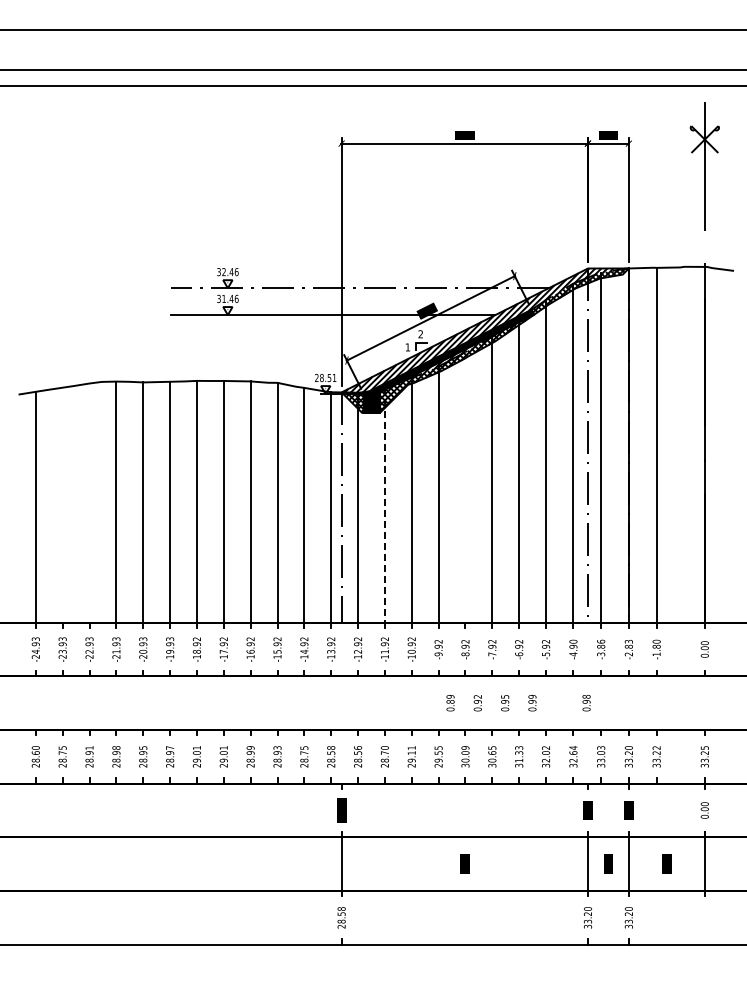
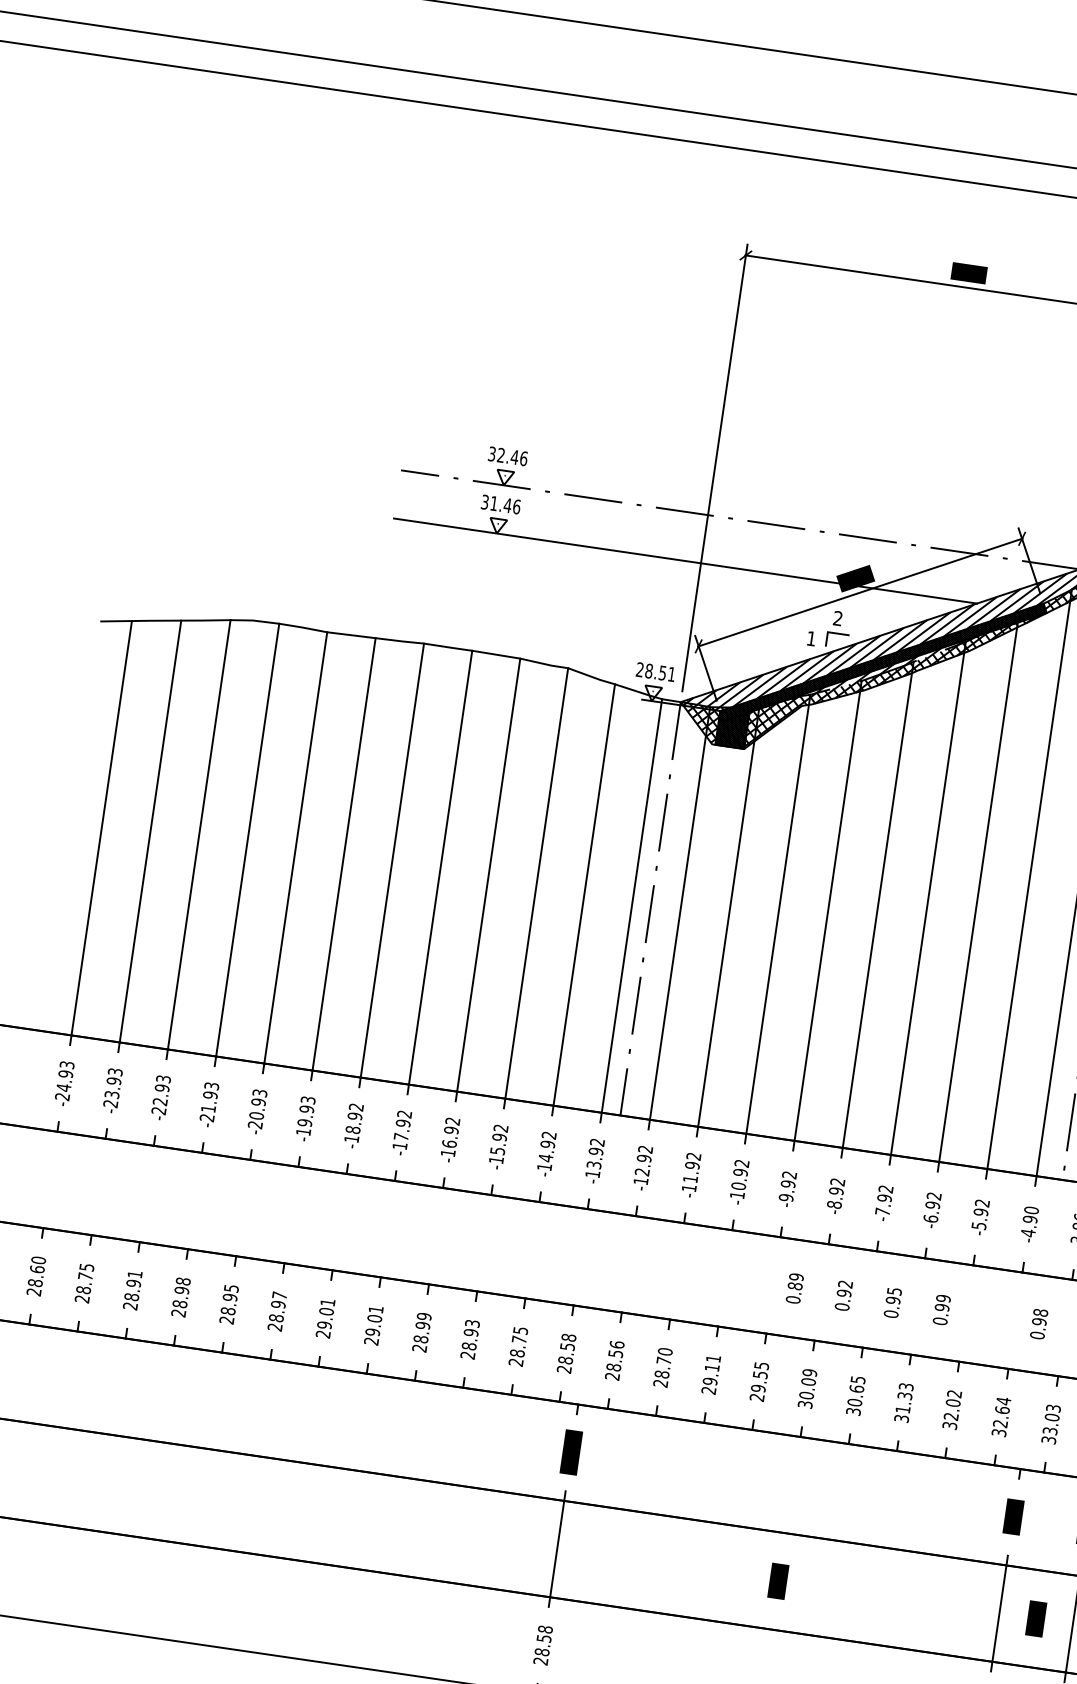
line: (465, 486) -> (878, 903), added
line: (89, 502) -> (199, 833), added
line: (62, 504) -> (150, 830), added
line: (384, 505) -> (728, 916), dashed -> solid

